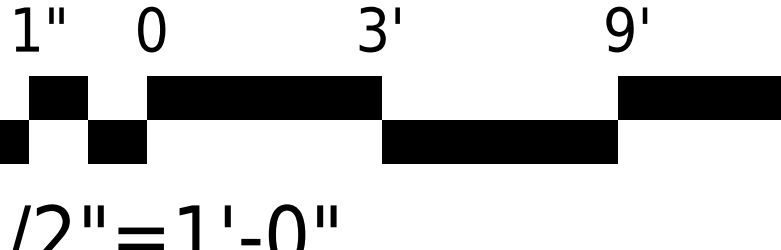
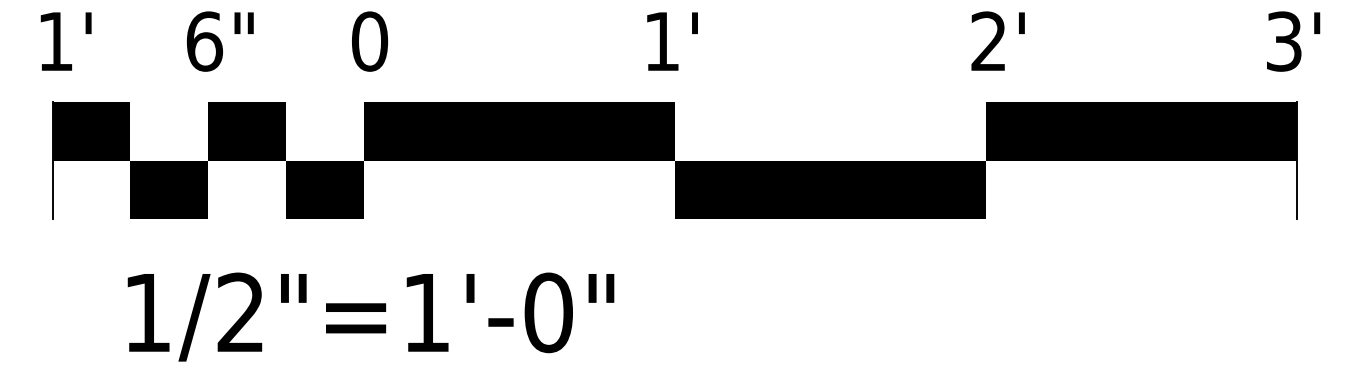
text: (26, 29) -> (204, 41), 1" -> 6"
text: (372, 29) -> (661, 41), 3' -> 1'
text: (619, 29) -> (988, 41), 9' -> 2'

